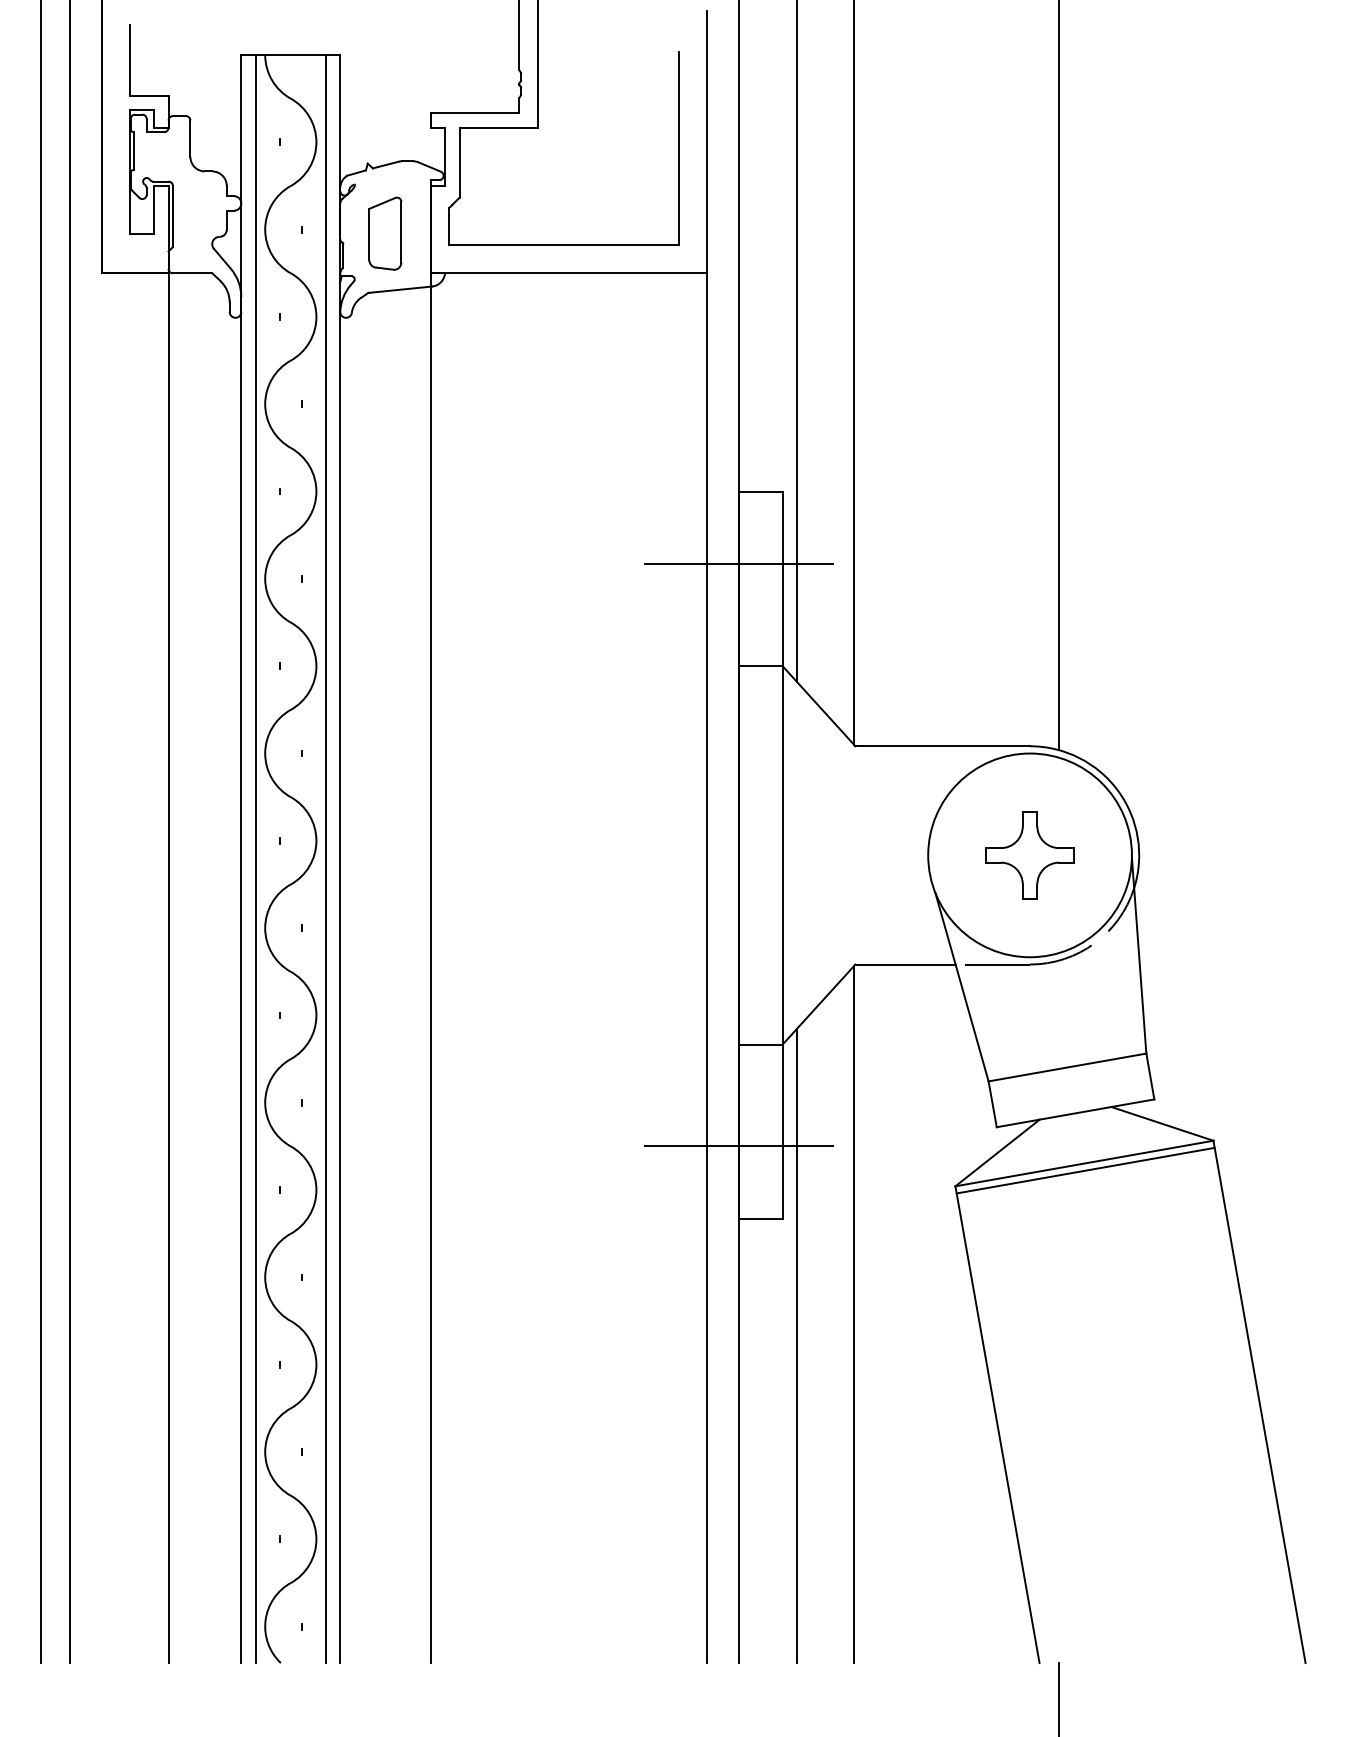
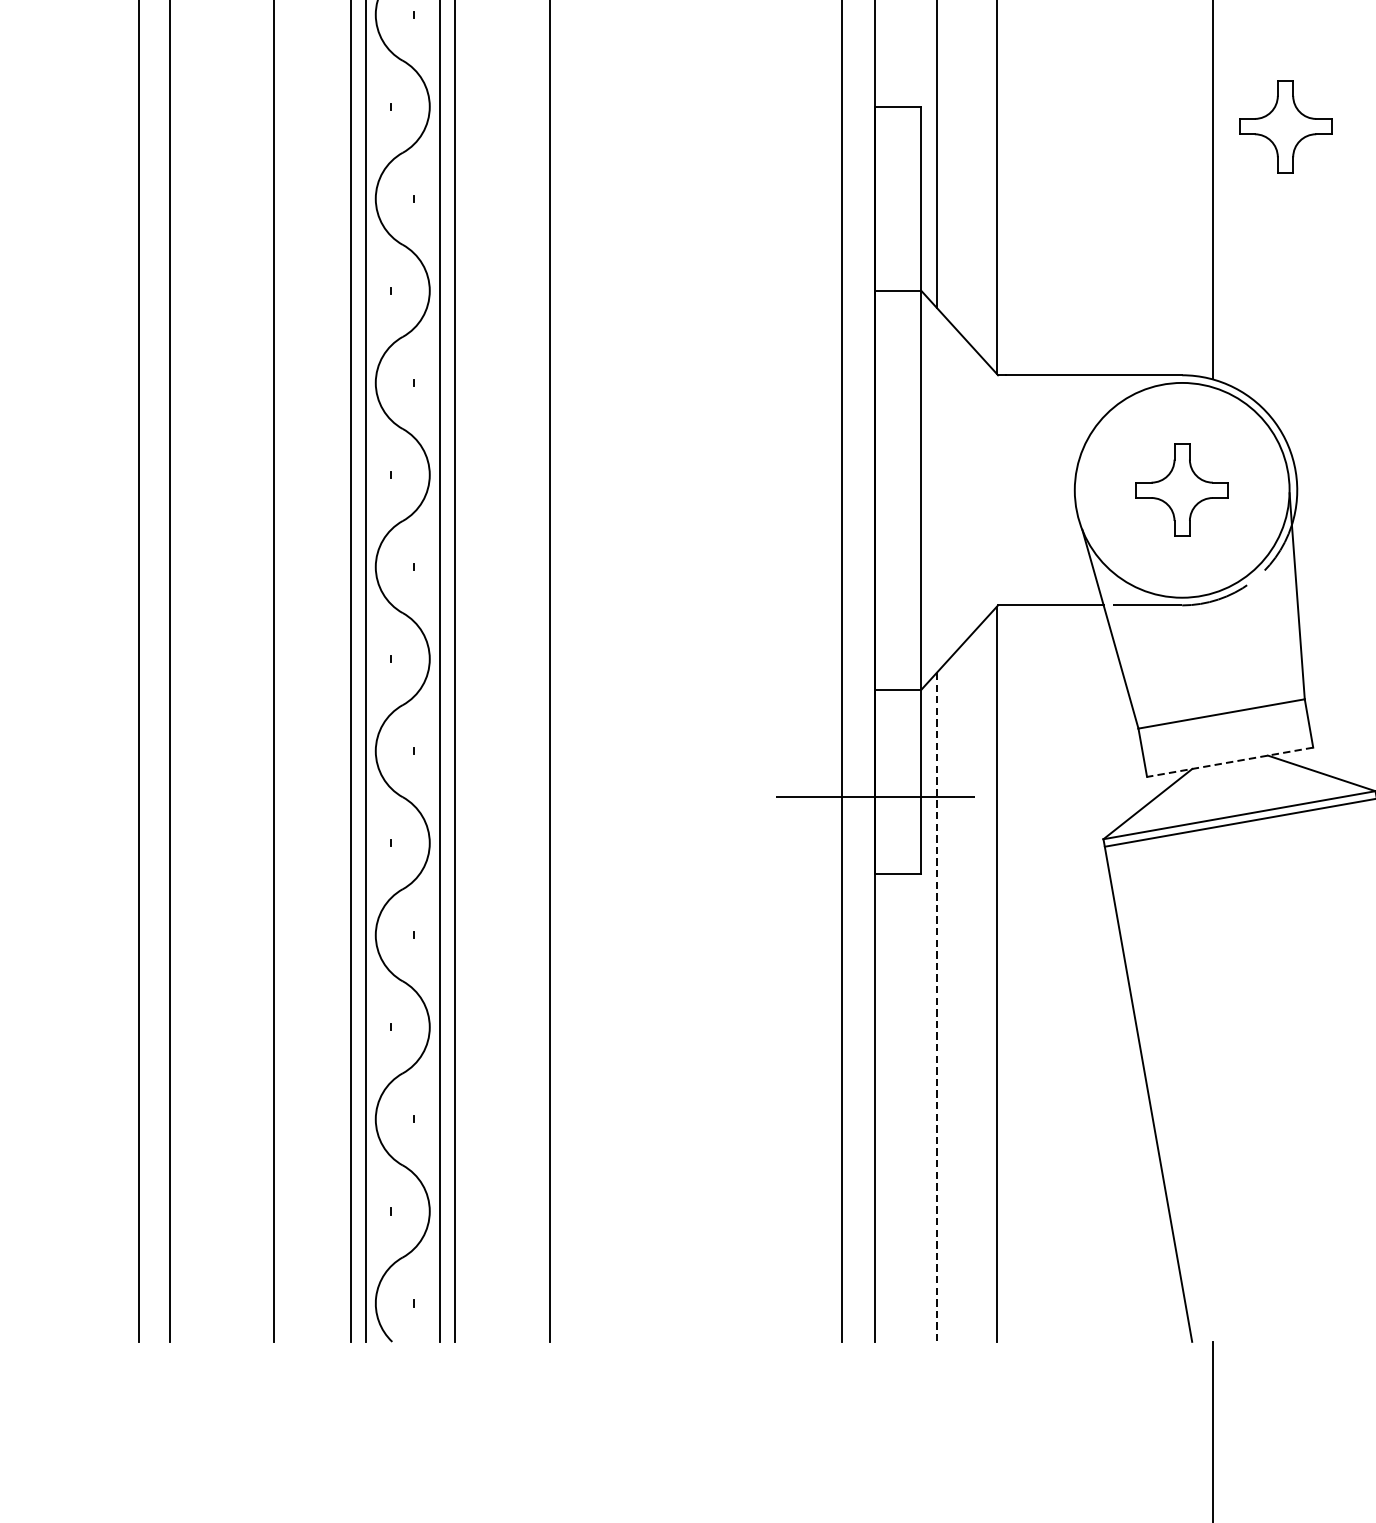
part: (1127, 510) -> (1284, 126), added
line: (738, 564) -> (874, 183), removed
line: (1075, 1113) -> (1230, 762), solid -> dashed
line: (797, 1346) -> (936, 1008), solid -> dashed

